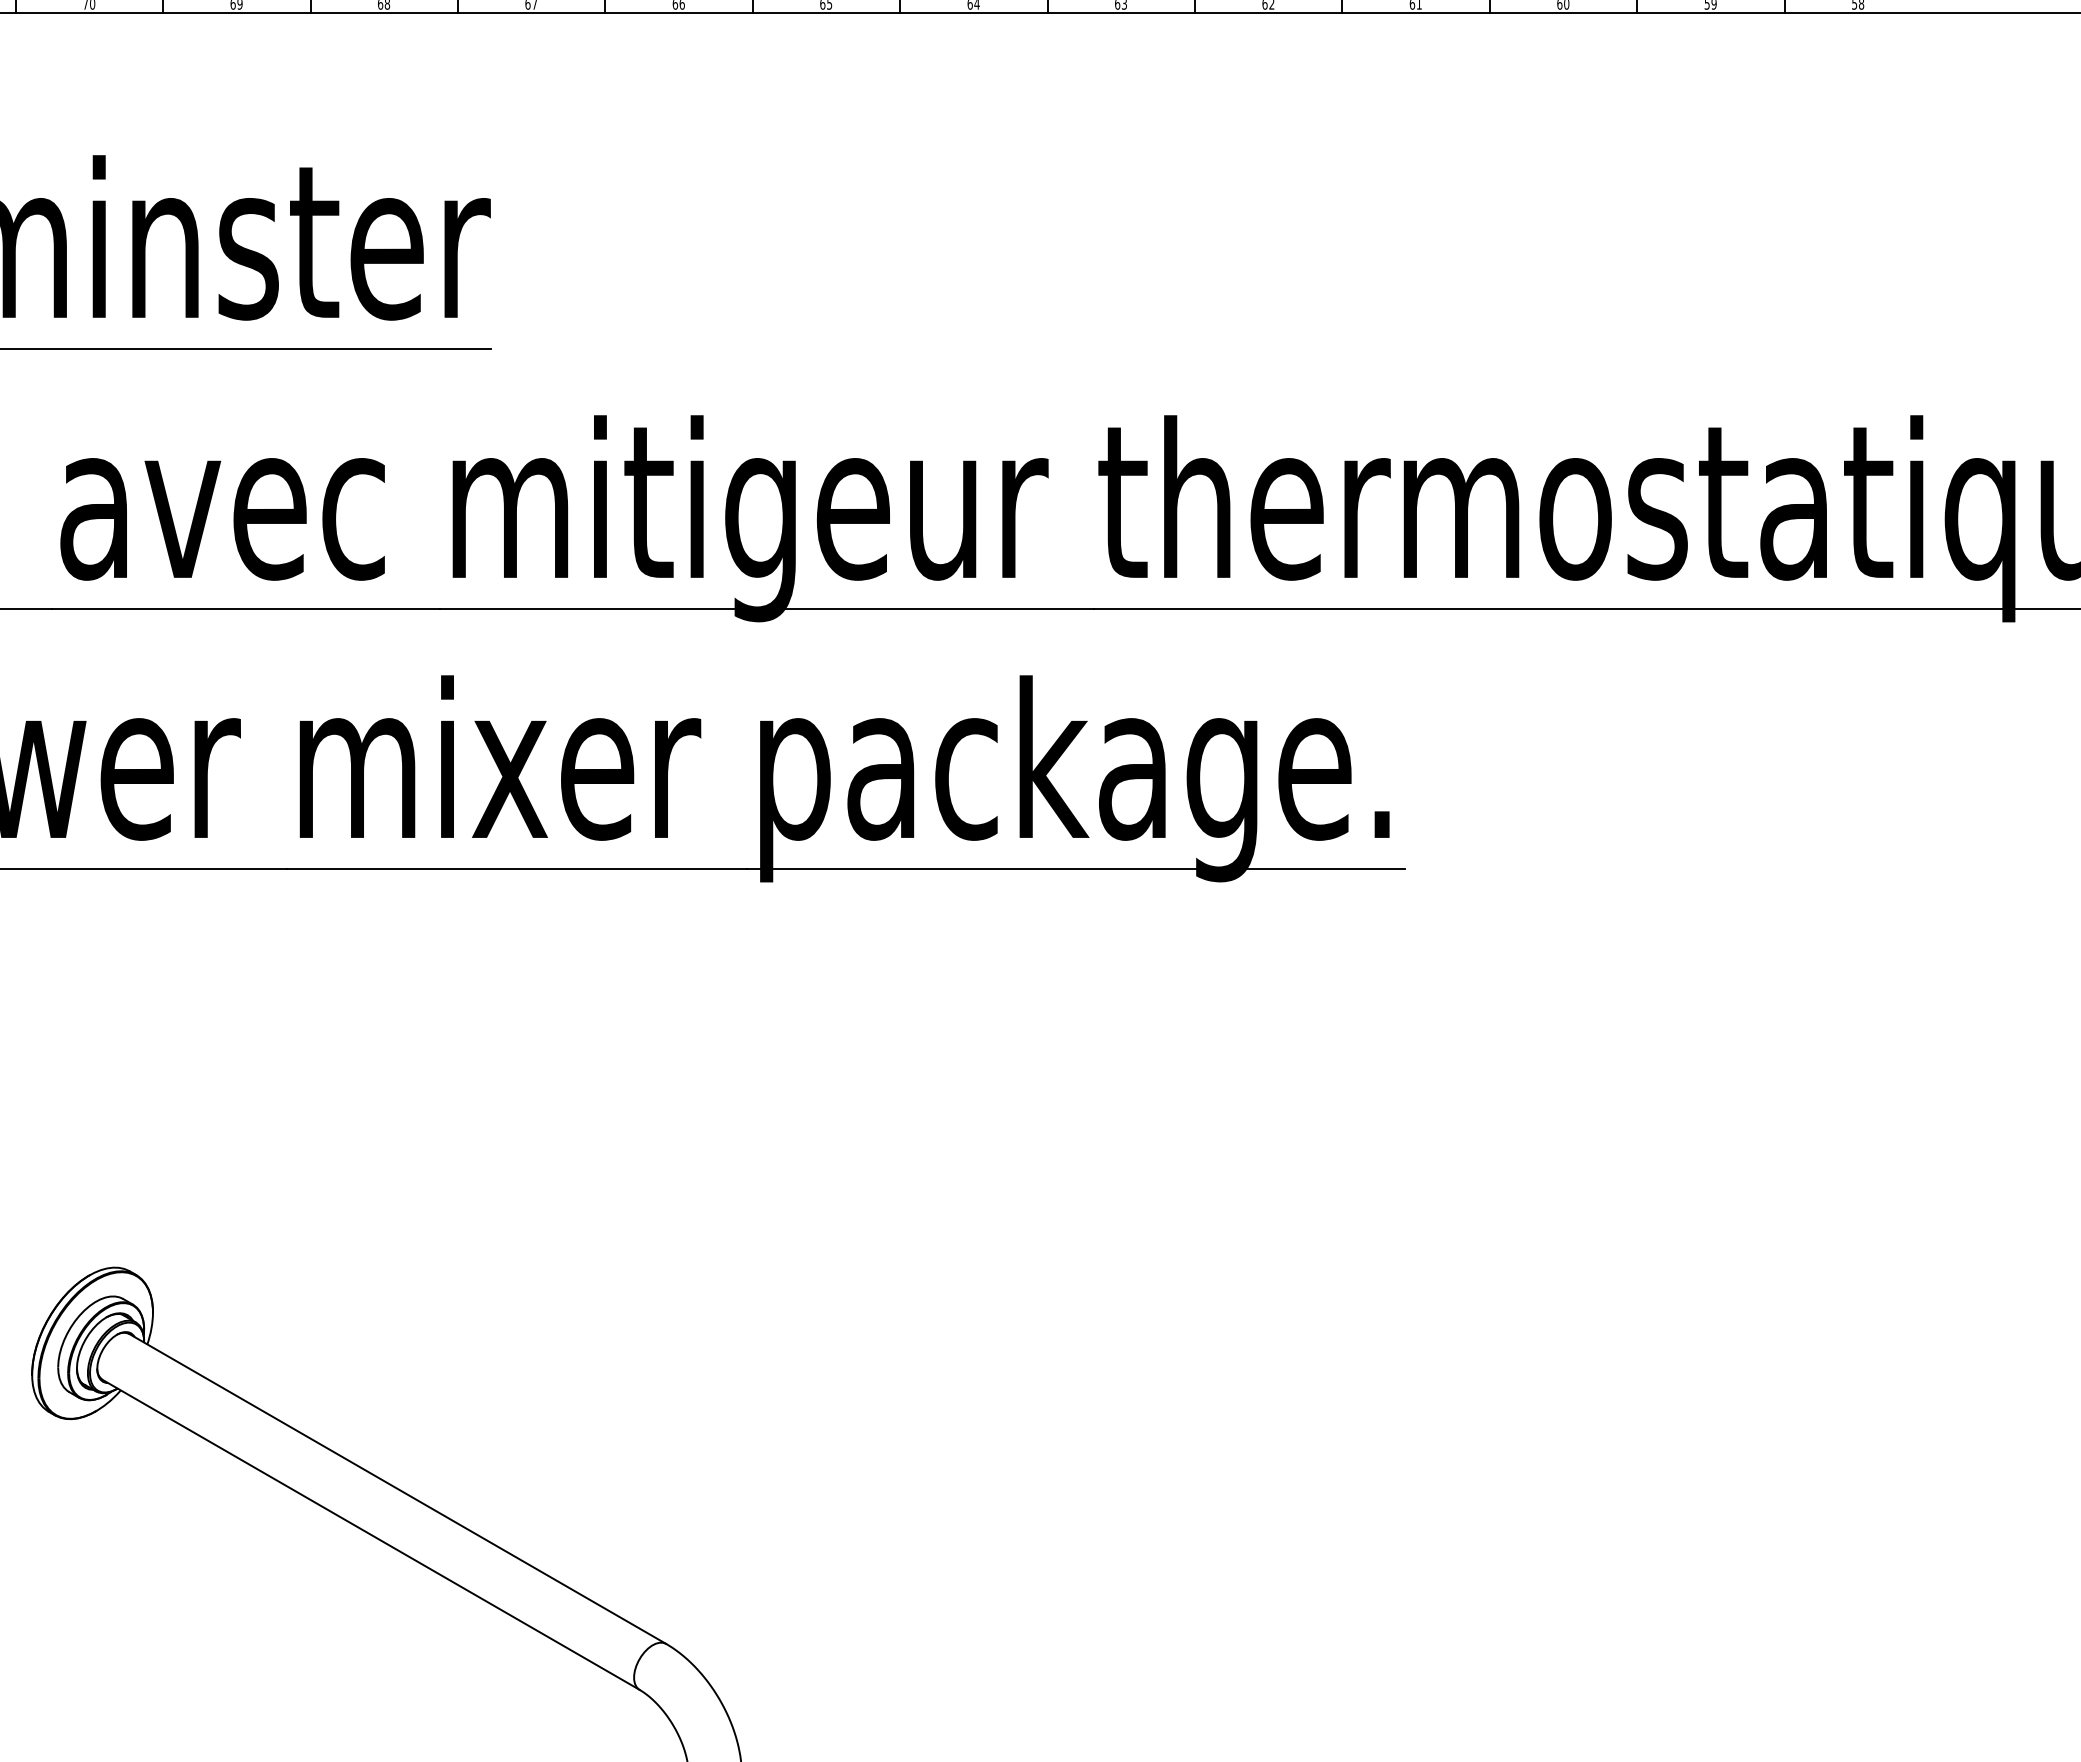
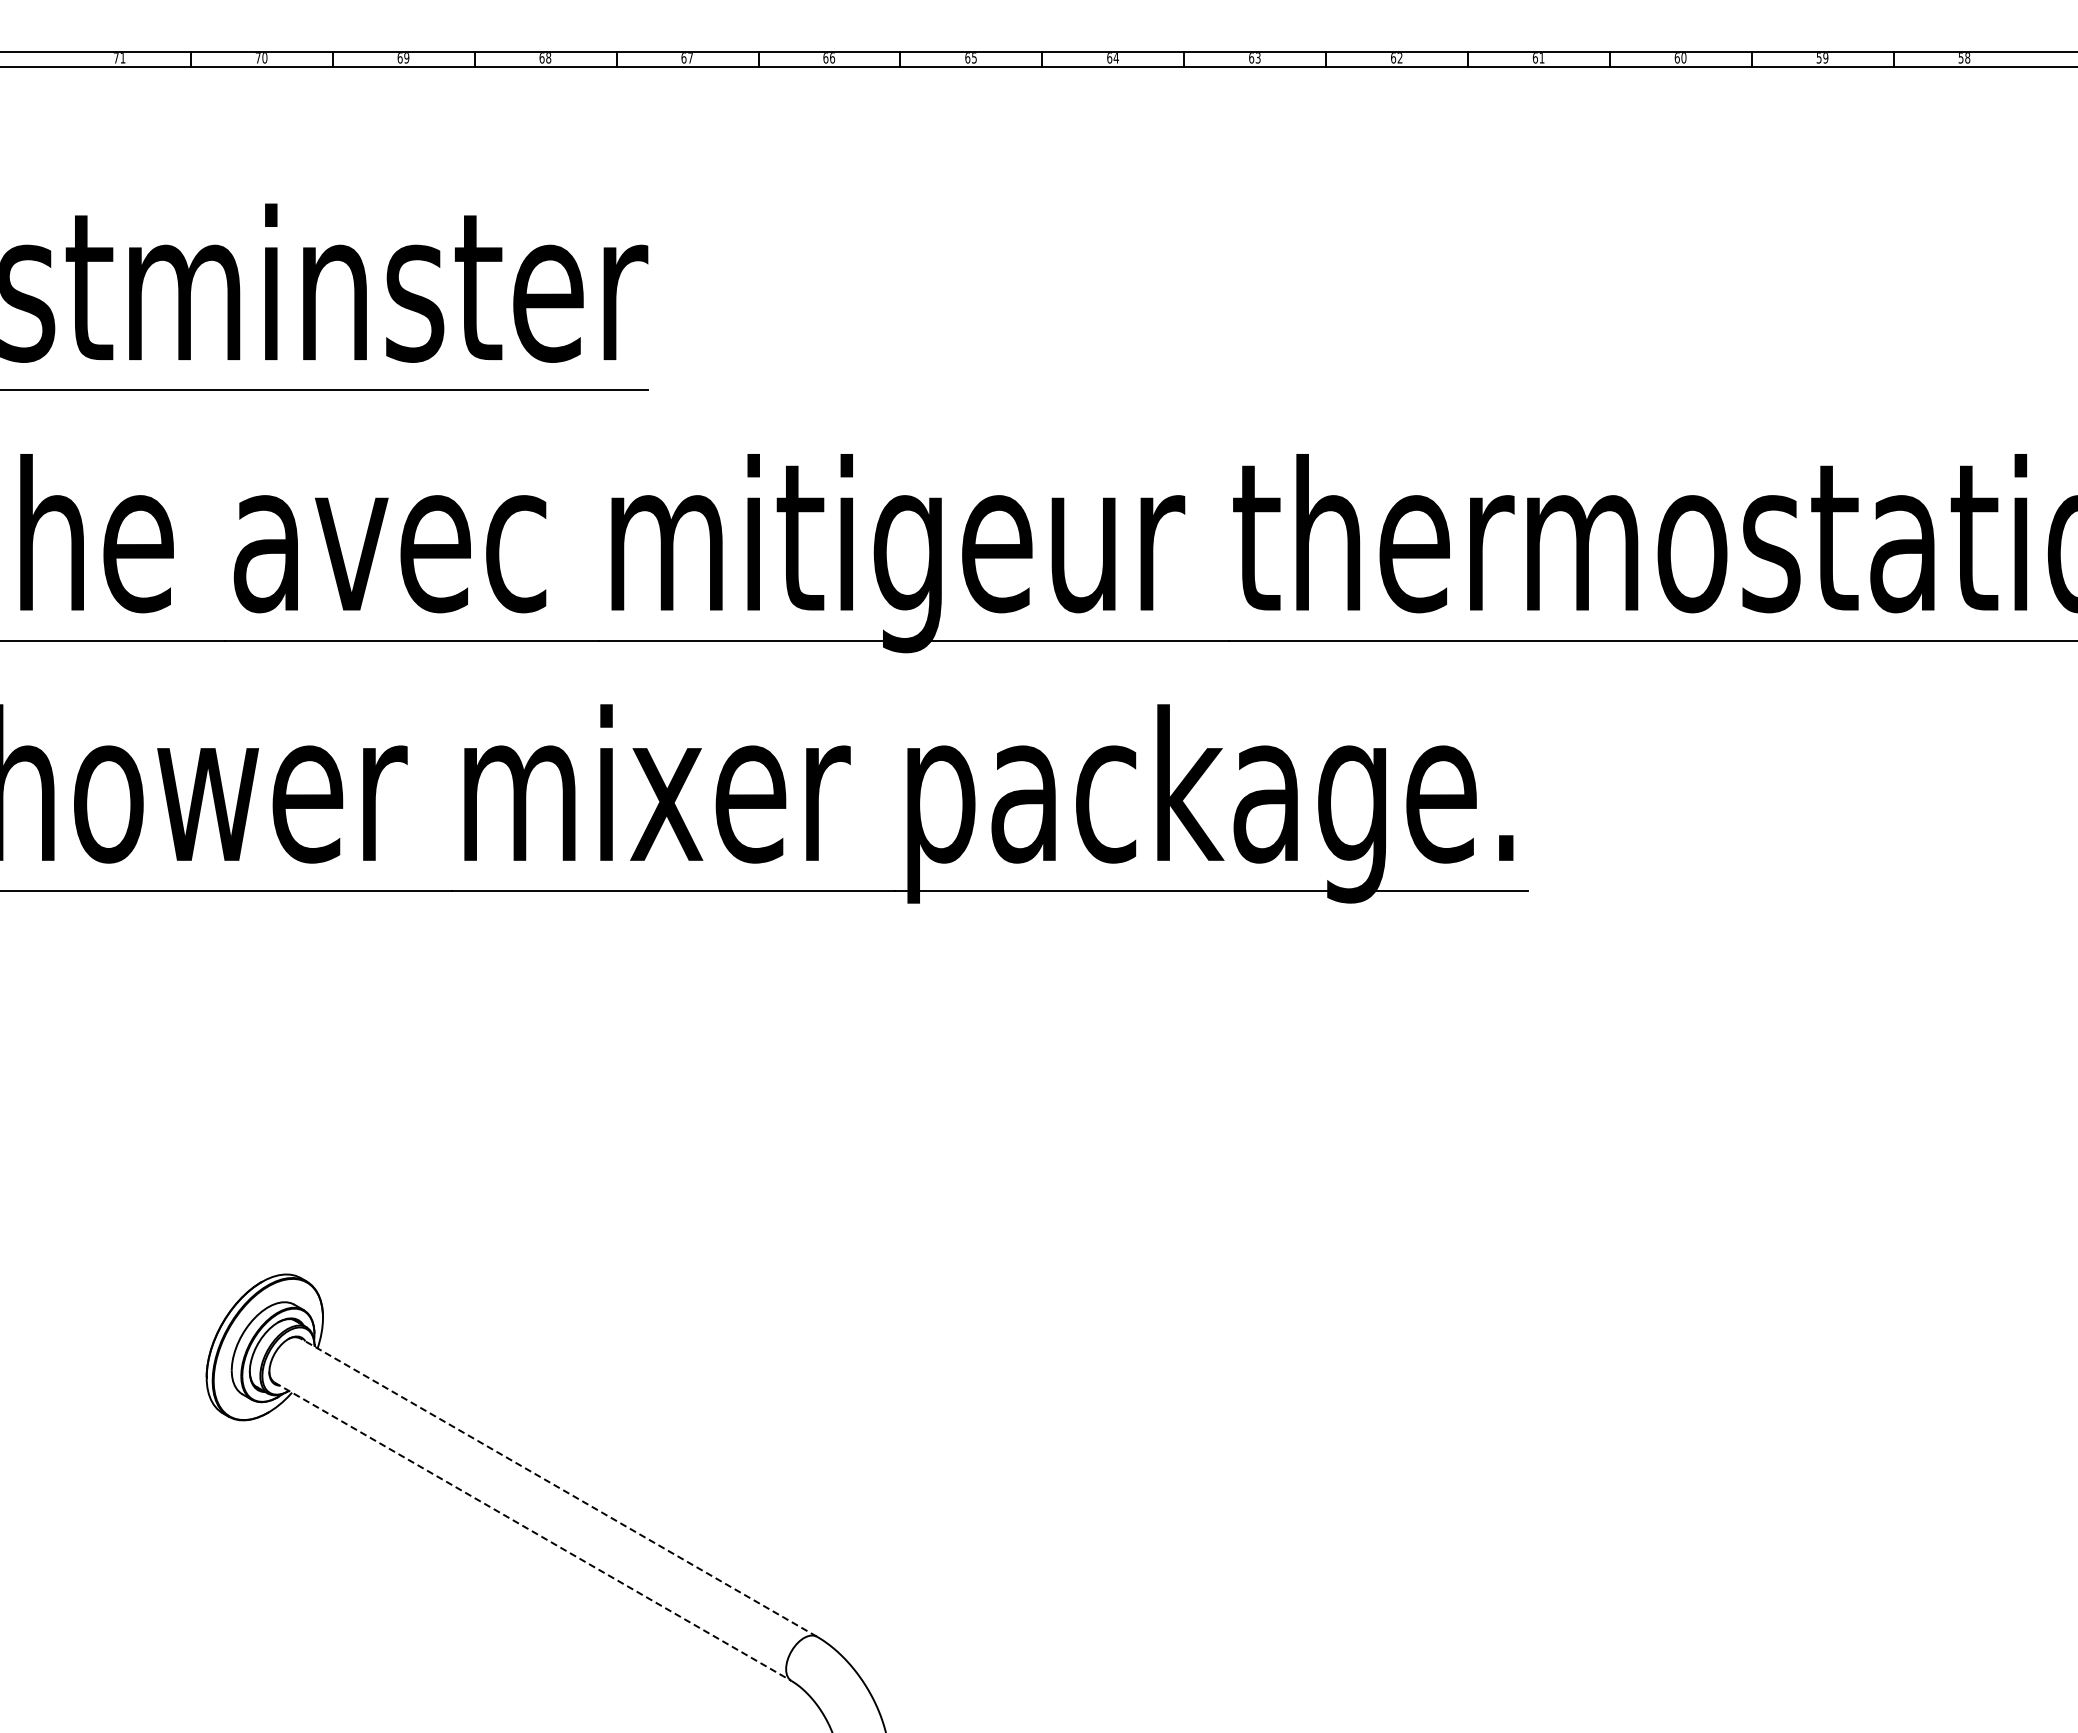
line: (397, 1488) -> (558, 1487), solid -> dashed
line: (371, 1535) -> (533, 1532), solid -> dashed

